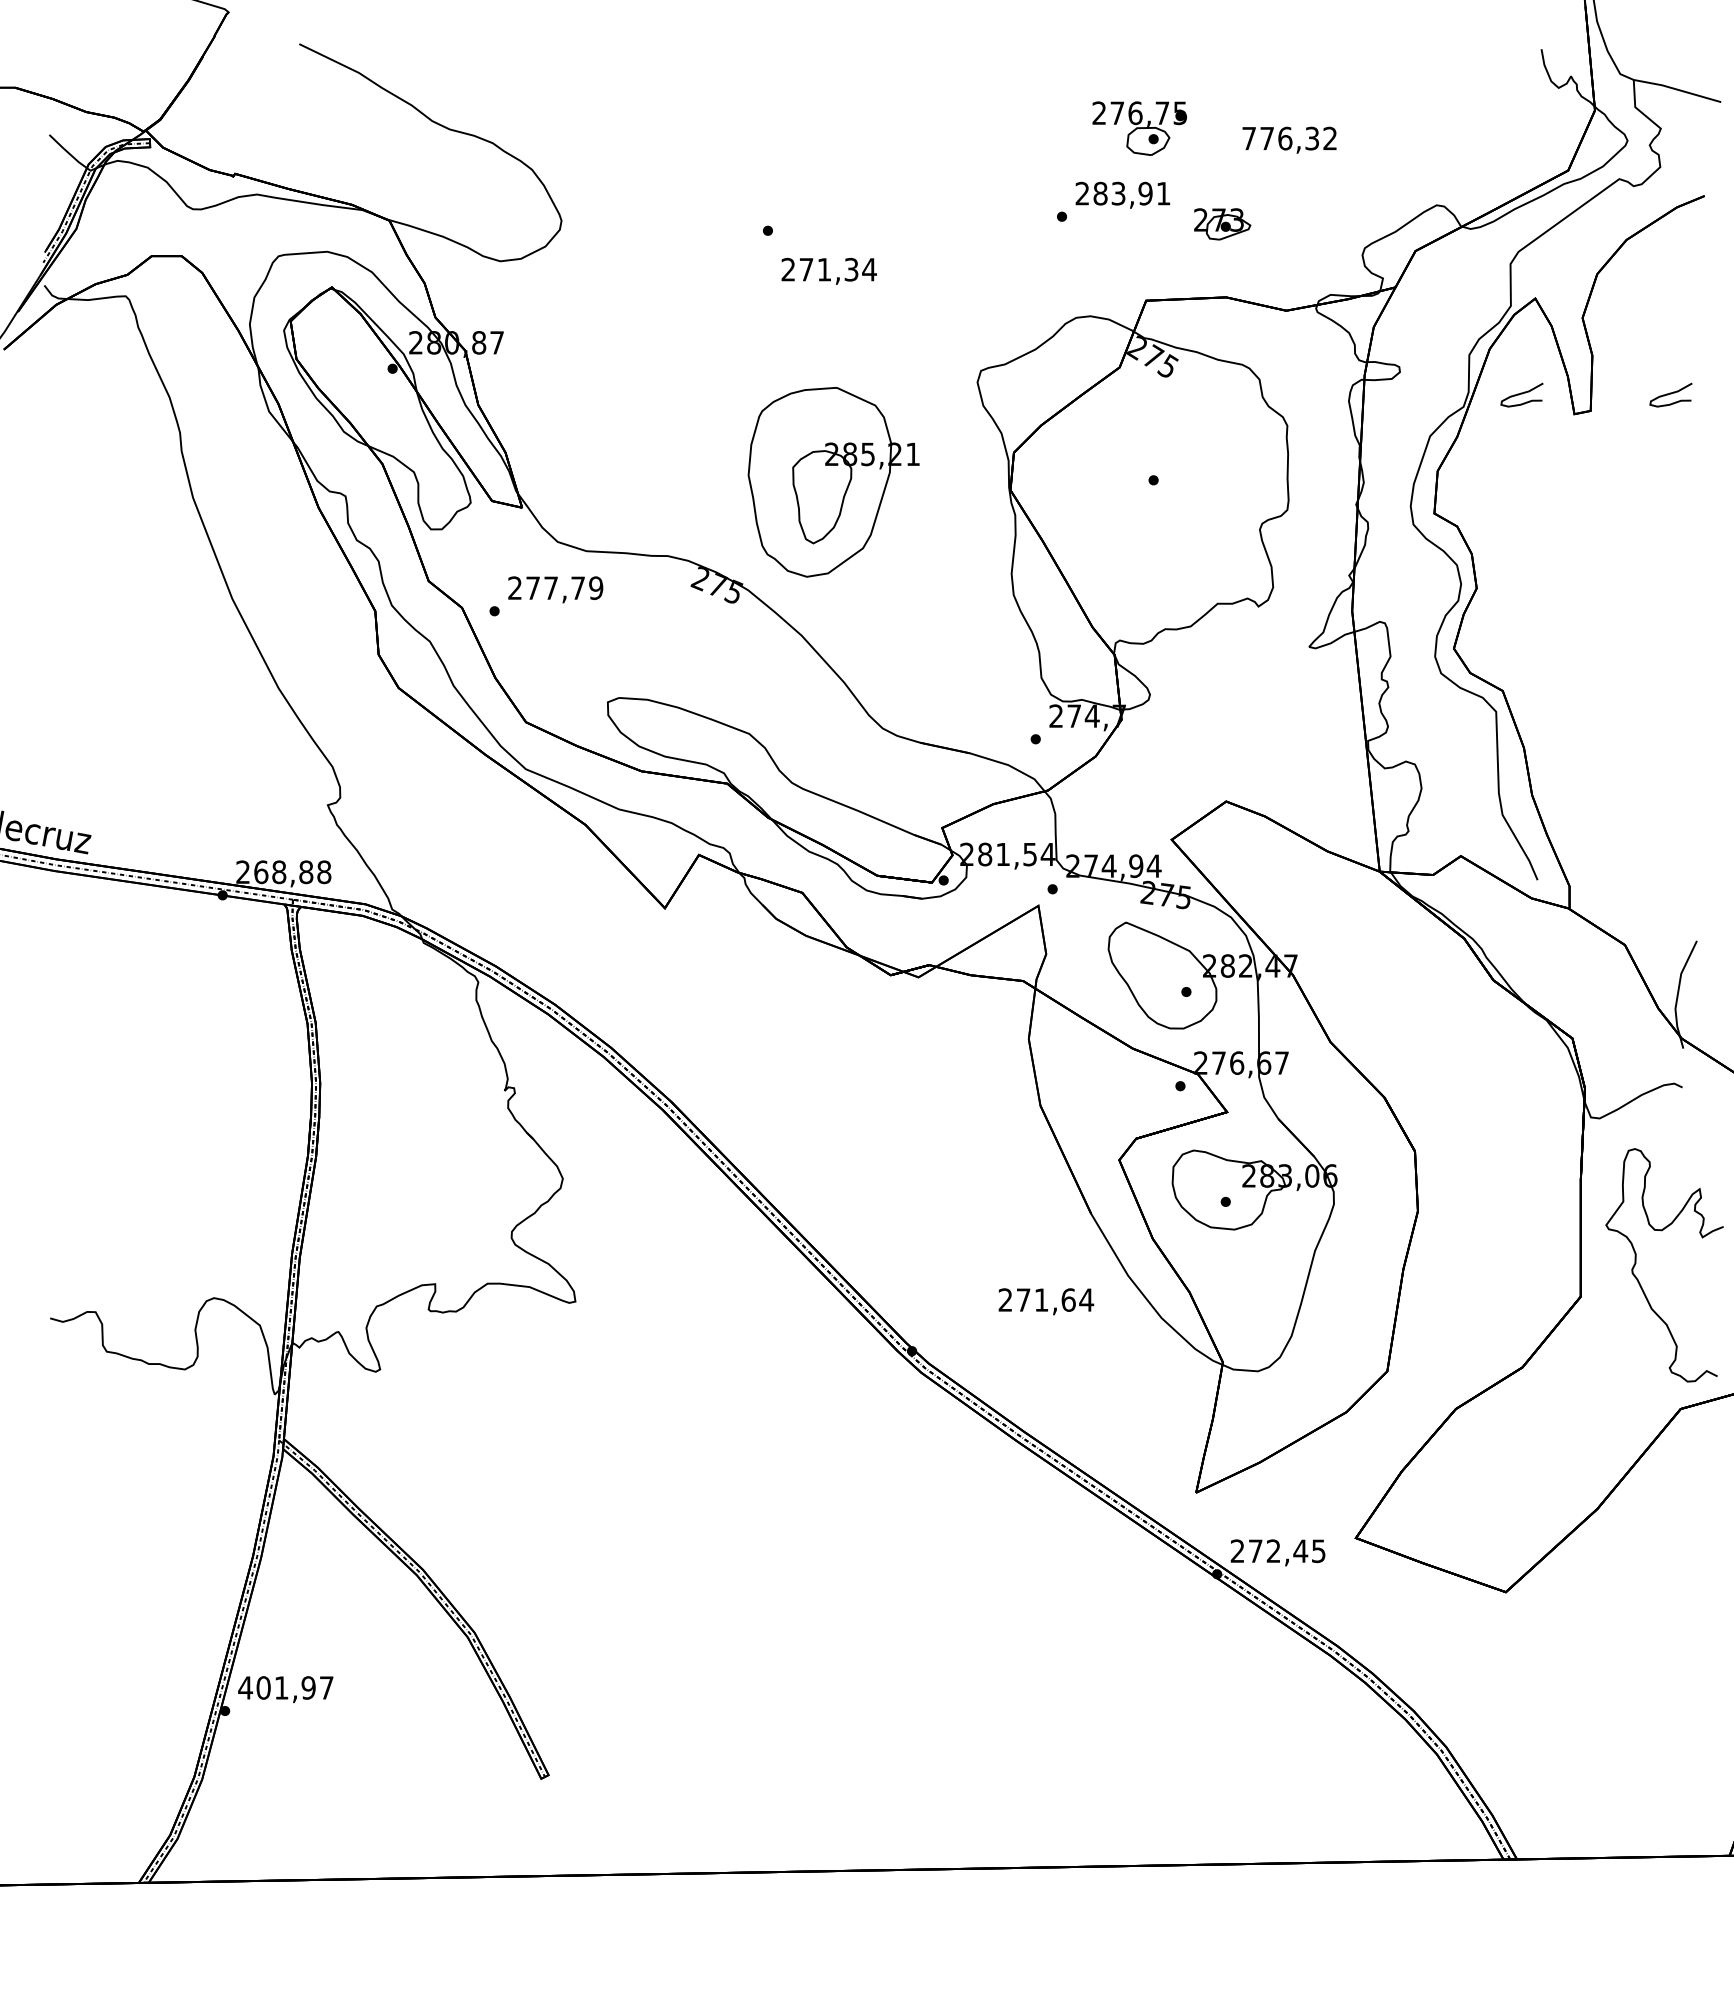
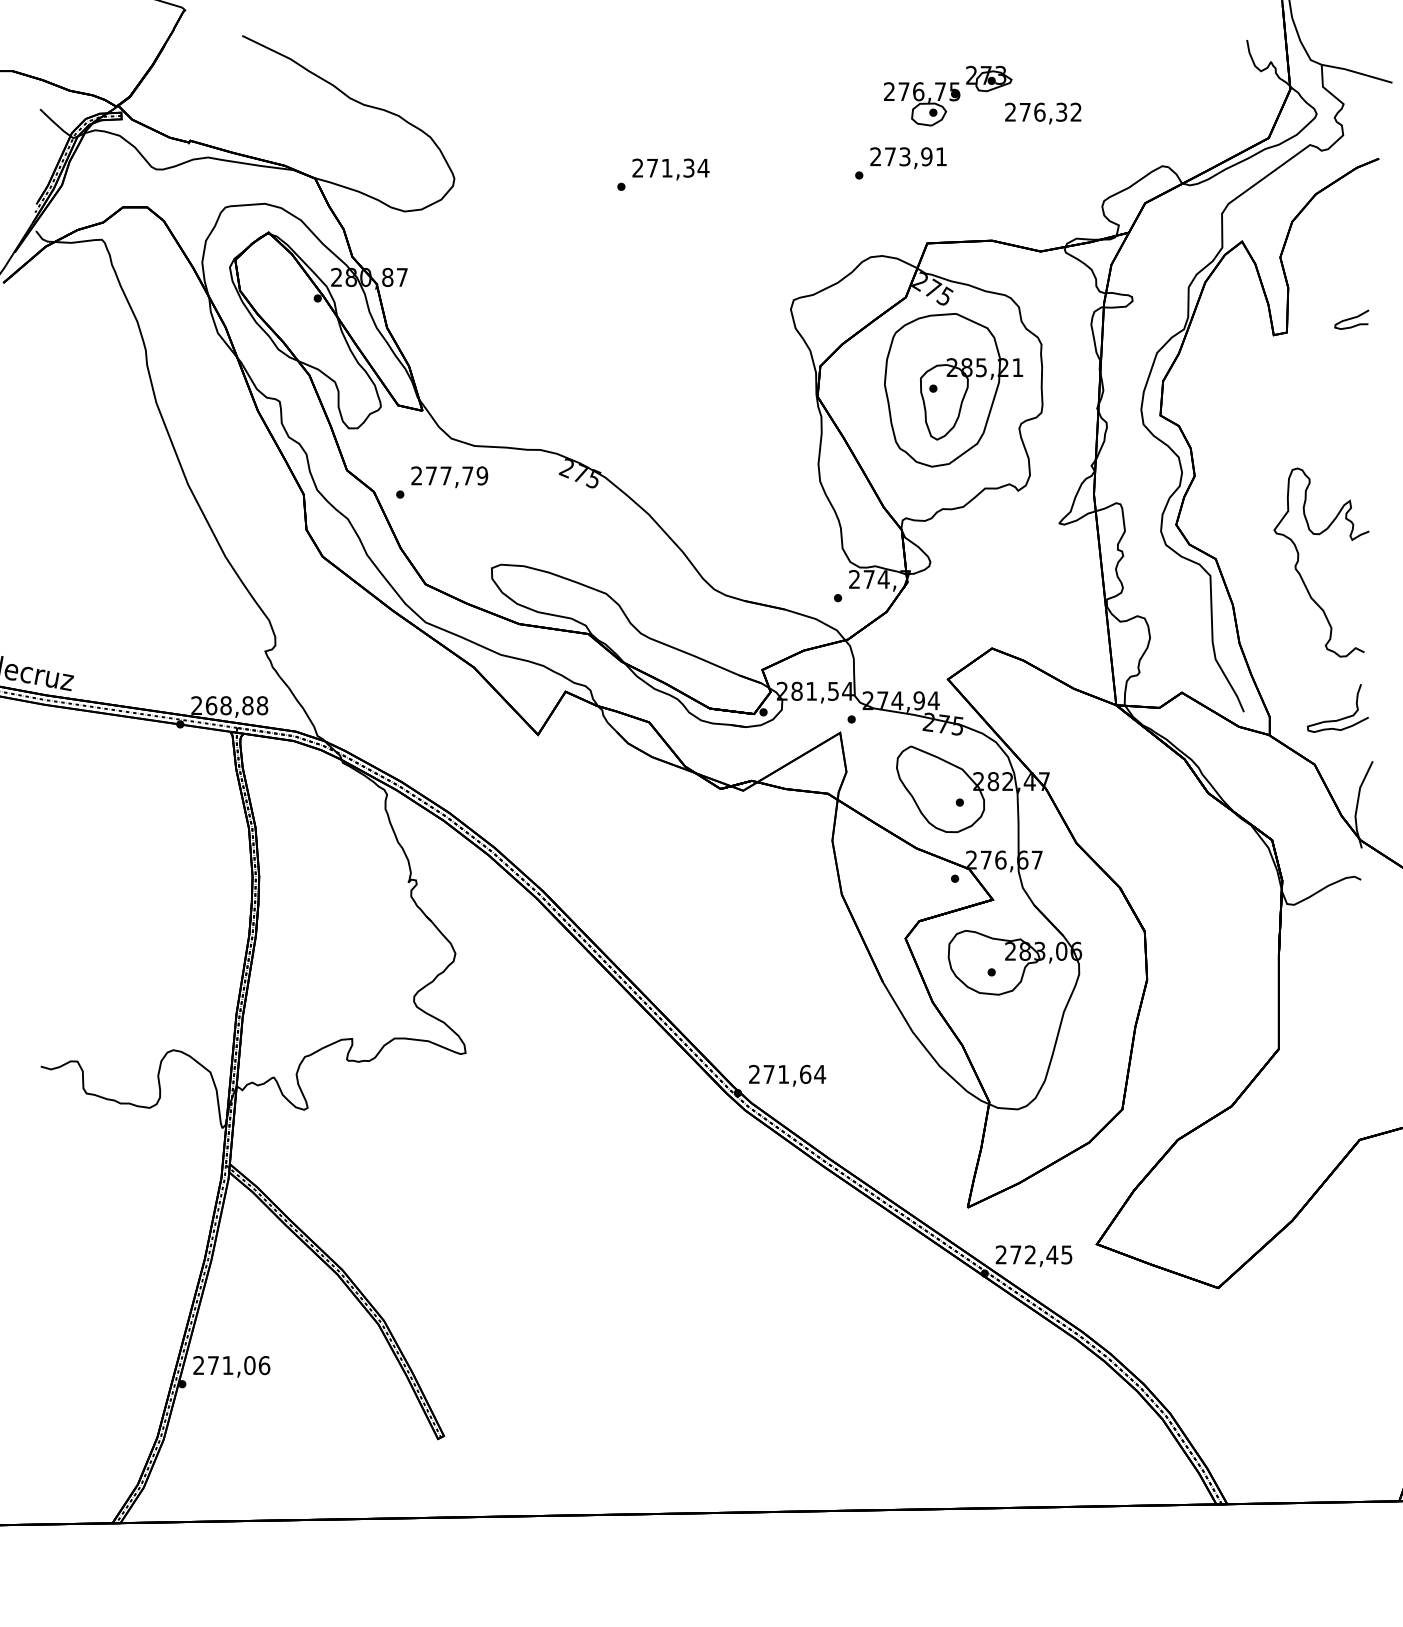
text: (1248, 138) -> (1010, 112), 776,32 -> 276,32
text: (1100, 193) -> (890, 156), 283,91 -> 273,91
part: (1222, 224) -> (989, 79), moved
text: (828, 270) -> (670, 168), moved
curve: (1521, 394) -> (1230, 319), removed
part: (833, 482) -> (953, 390), moved
curve: (1656, 888) -> (1340, 718), added
curve: (1636, 1263) -> (1298, 561), moved
text: (1046, 1301) -> (787, 1075), moved
text: (285, 1687) -> (231, 1365), 401,97 -> 271,06

